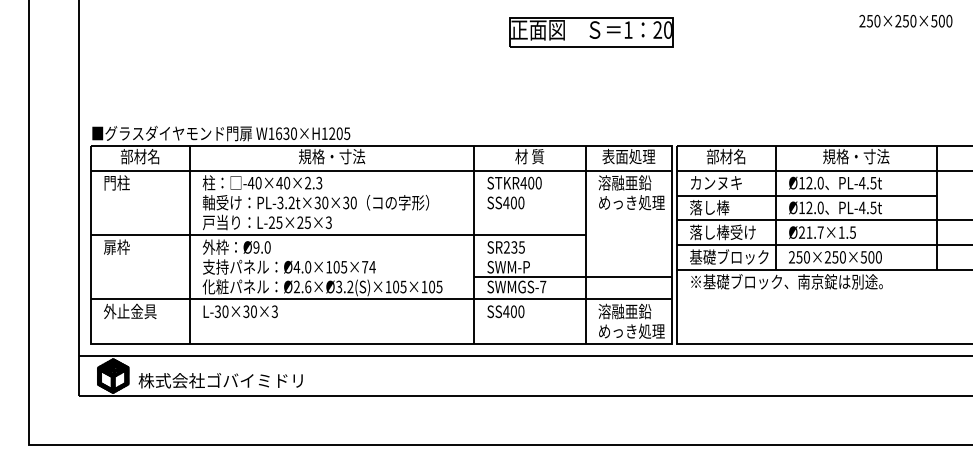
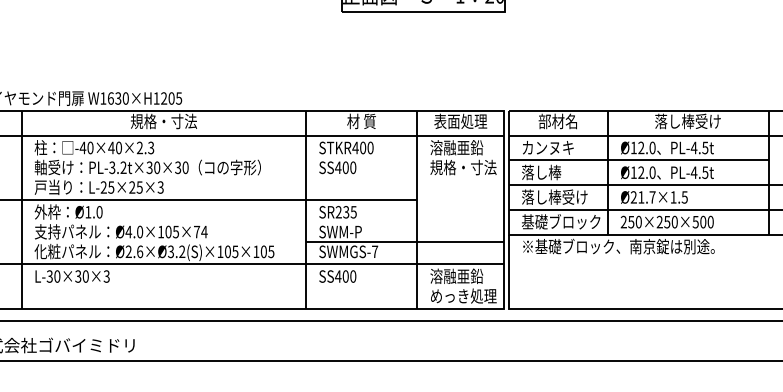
text: (856, 156) -> (688, 121), 規格・寸法 -> 落し棒受け
text: (631, 202) -> (463, 167), めっき処理 -> 規格・寸法
text: (256, 247) -> (88, 212), Ø9.0 -> Ø1.0

